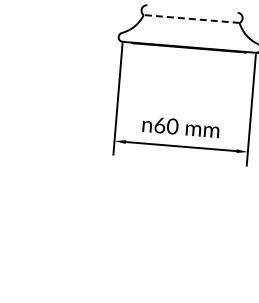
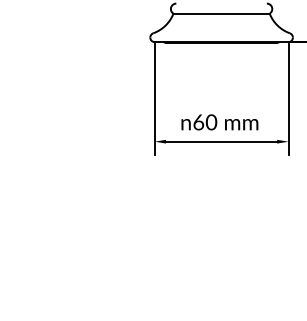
line: (191, 18) -> (221, 13), dashed -> solid

